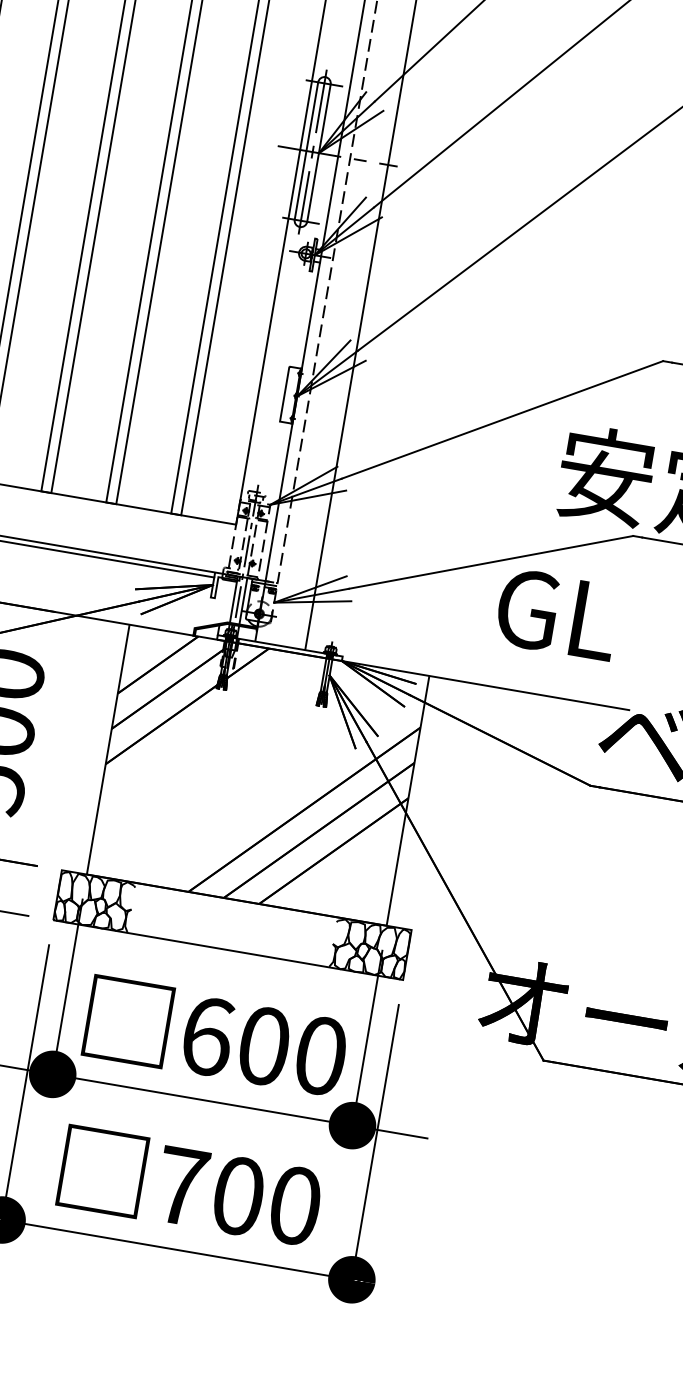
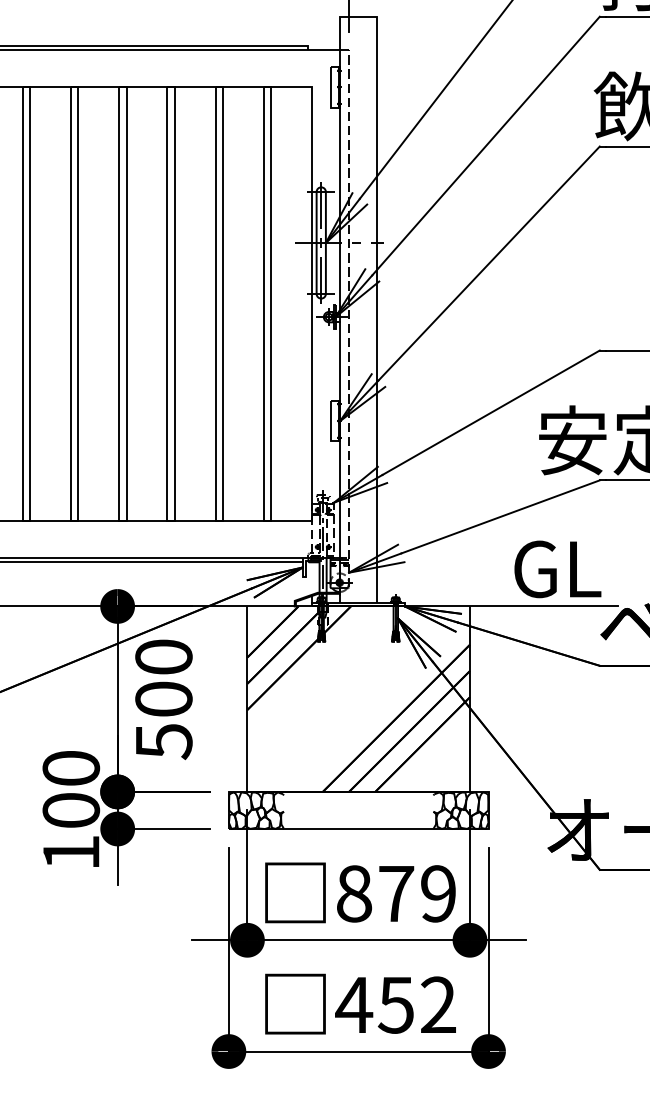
text: (557, 614) -> (557, 569), moved
text: (264, 1045) -> (396, 893), 600 -> 879
text: (237, 1194) -> (395, 1004), 700 -> 452

